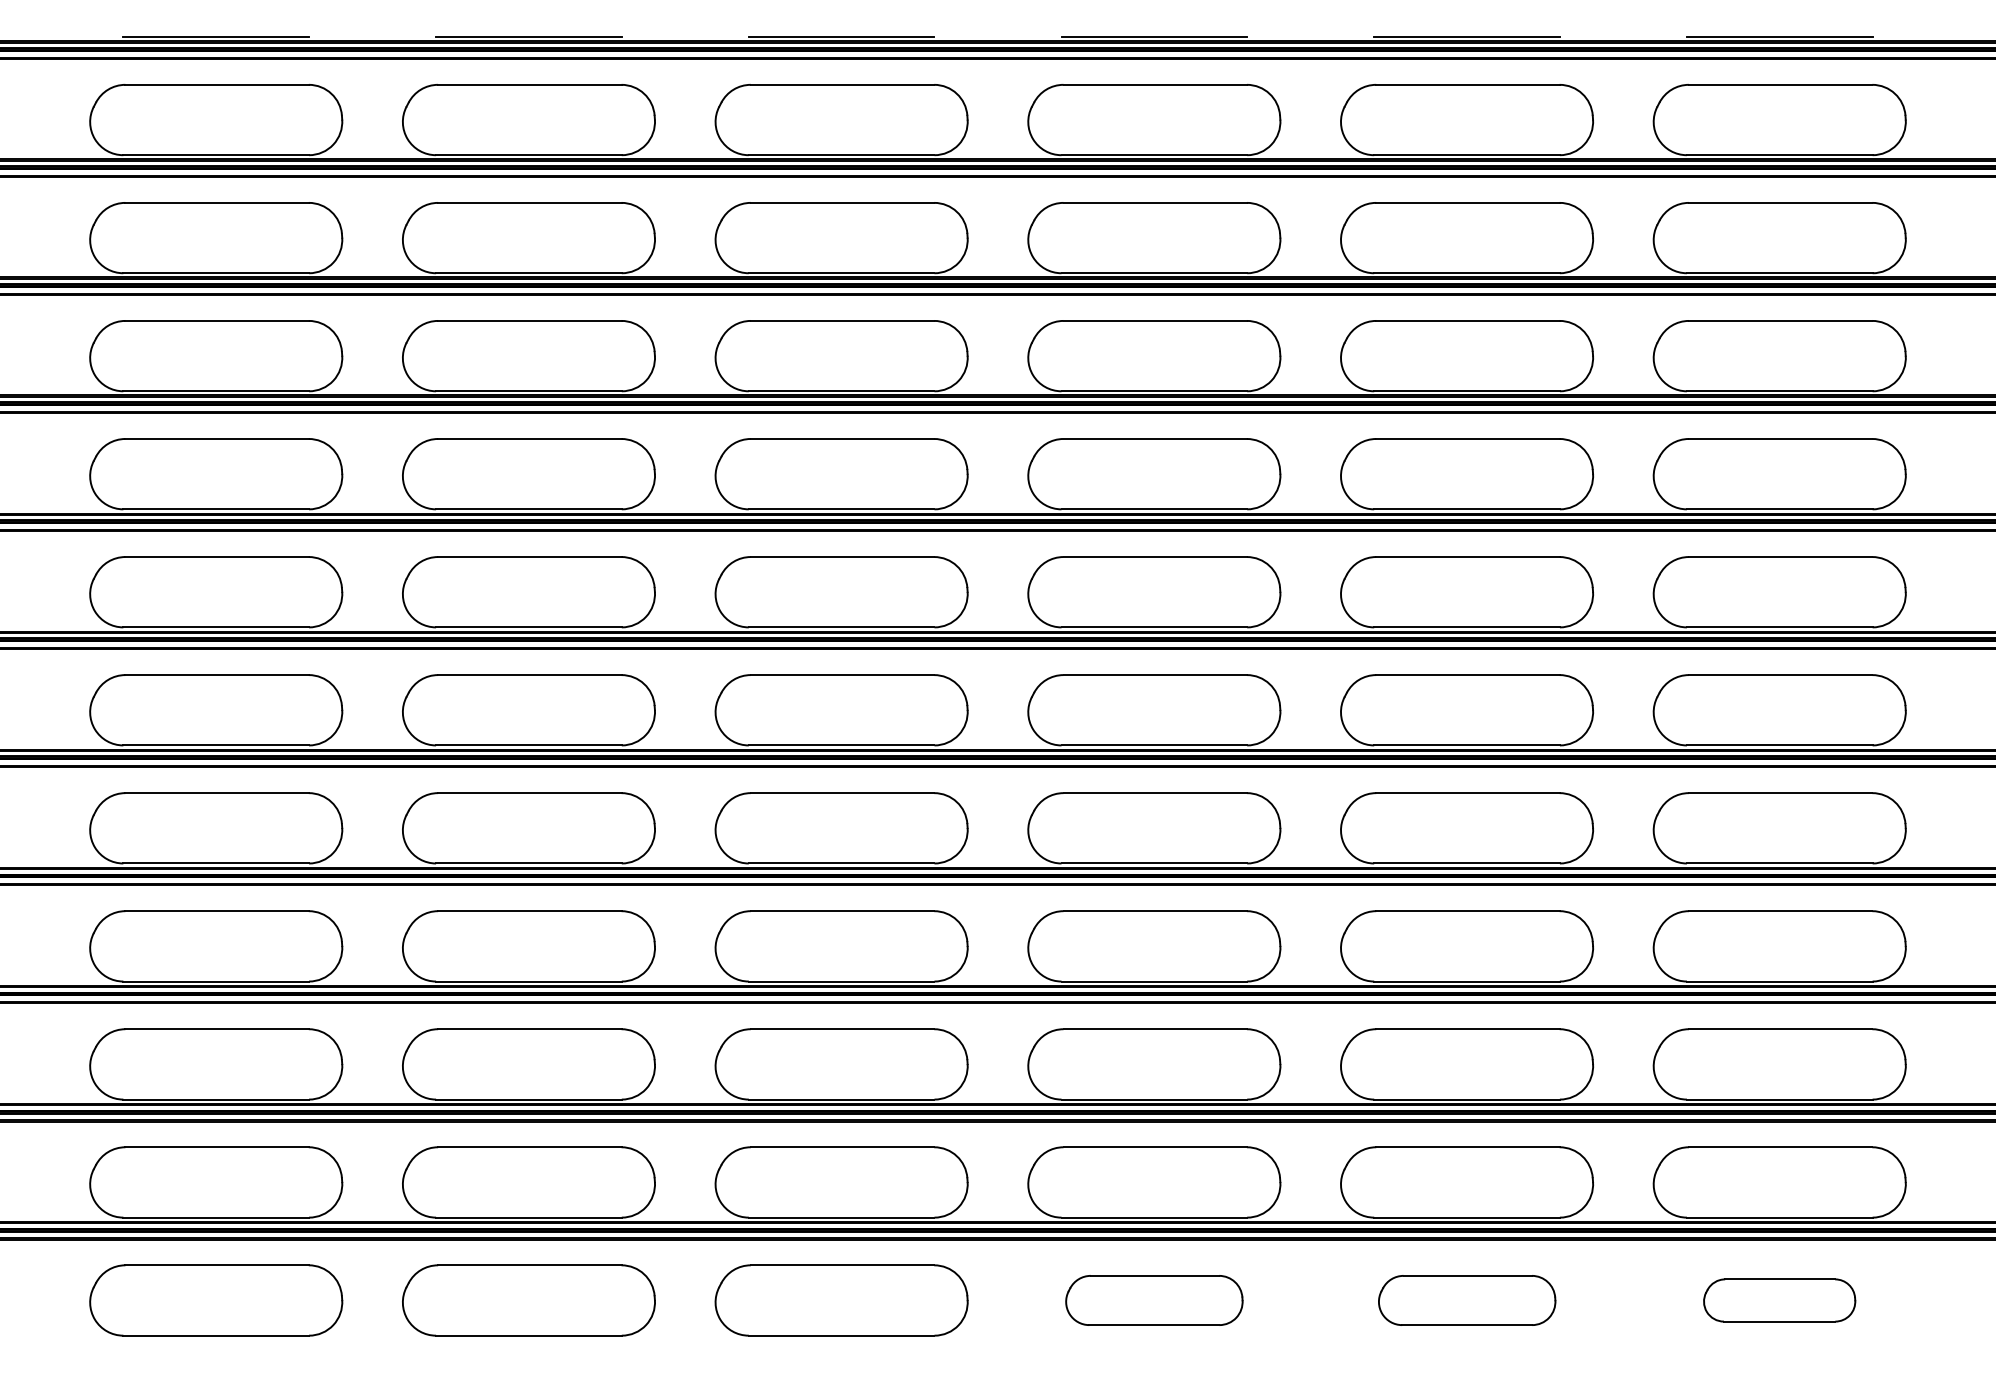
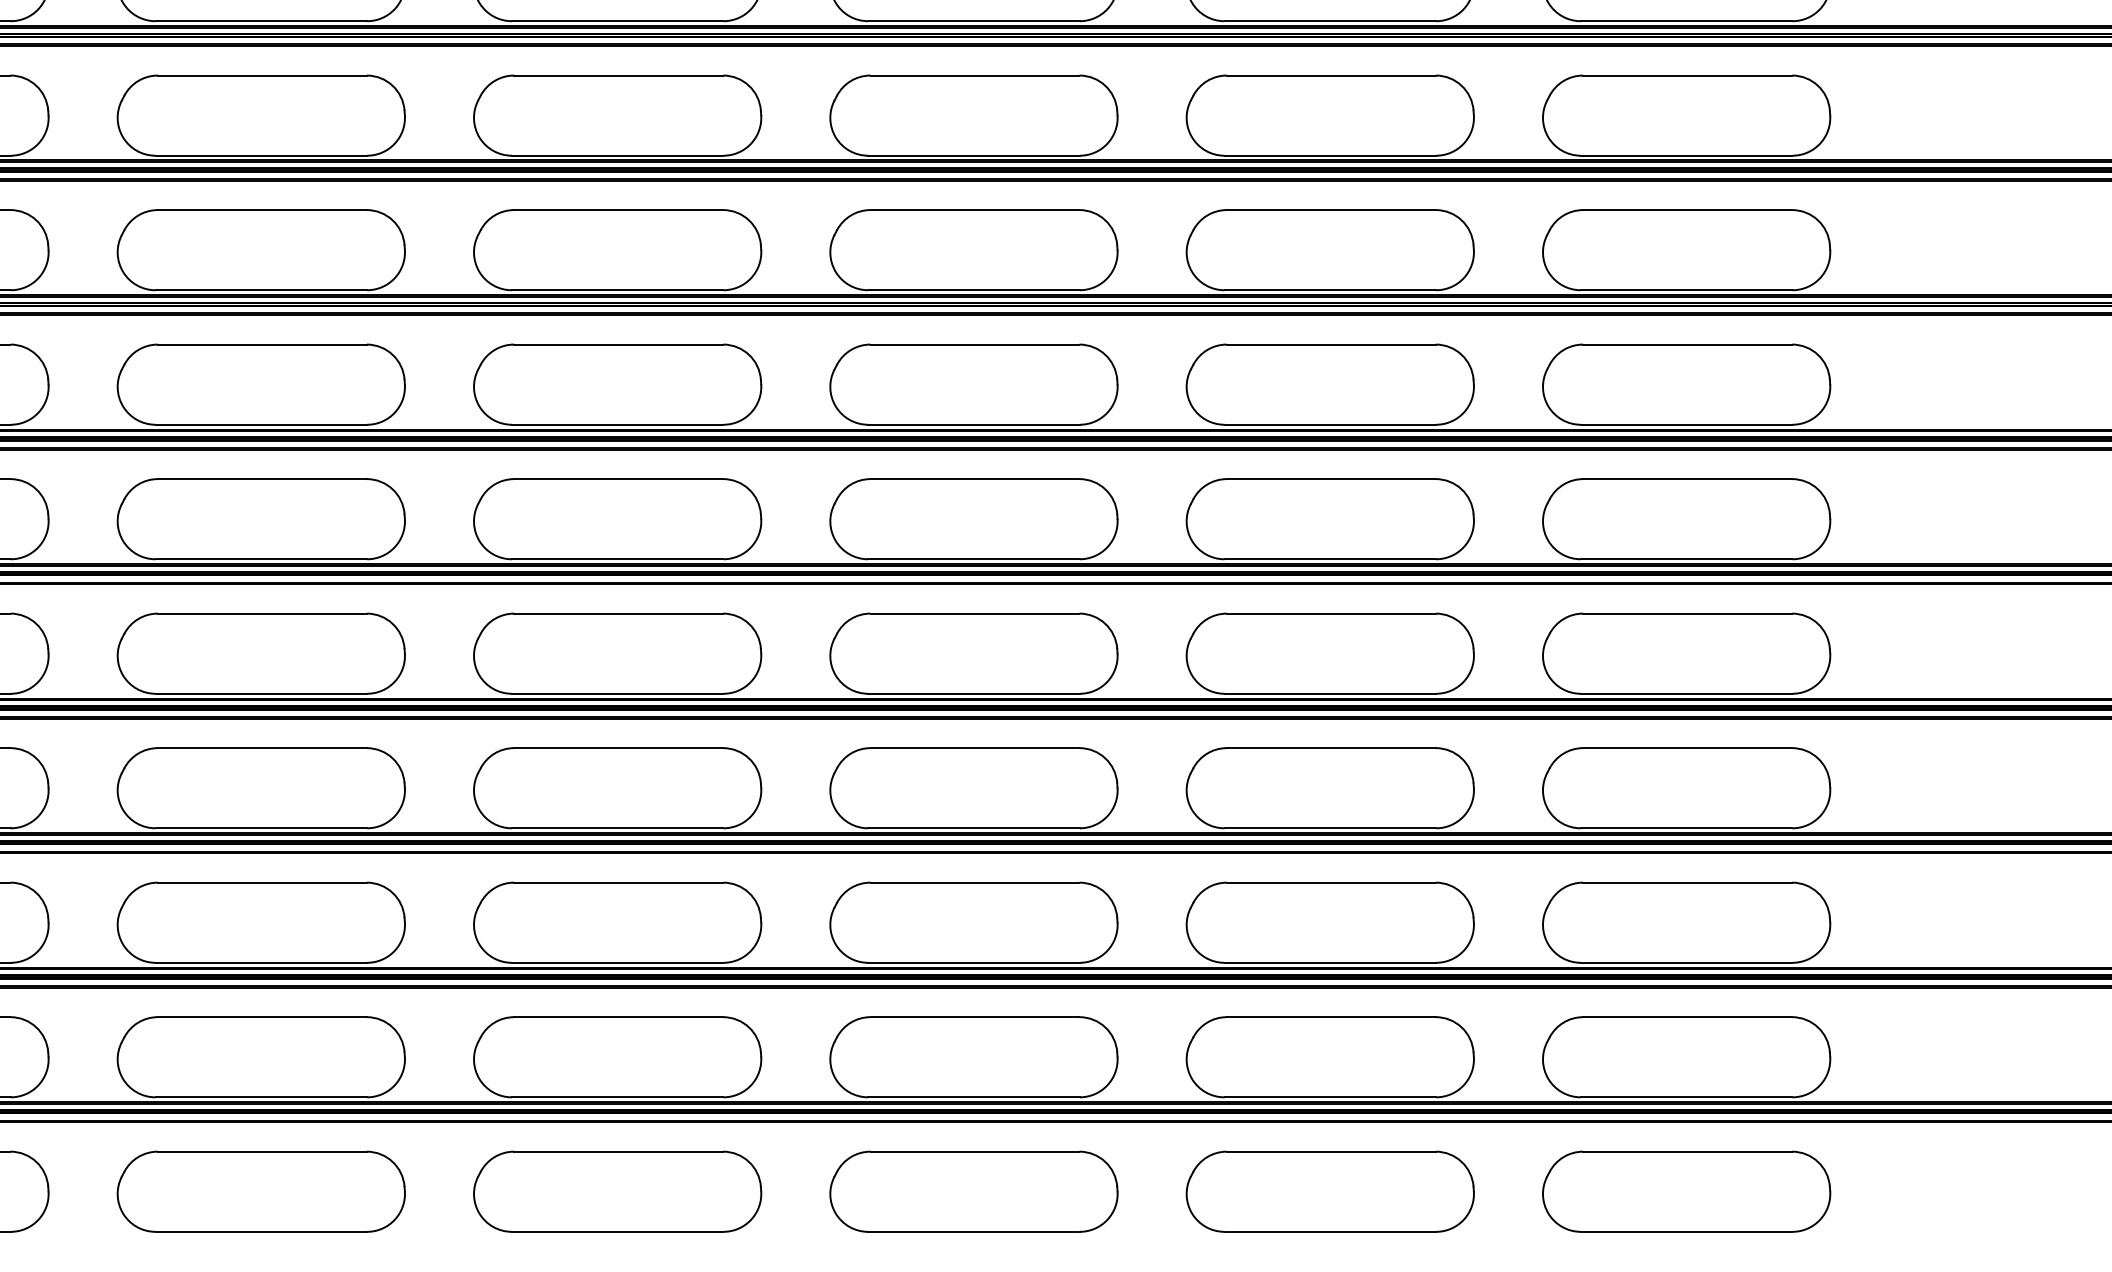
part: (1154, 1300) -> (974, 1191), size x1.43
part: (1467, 1300) -> (1330, 1191), size x1.43
part: (1779, 1300) -> (1686, 1191), size x1.67

